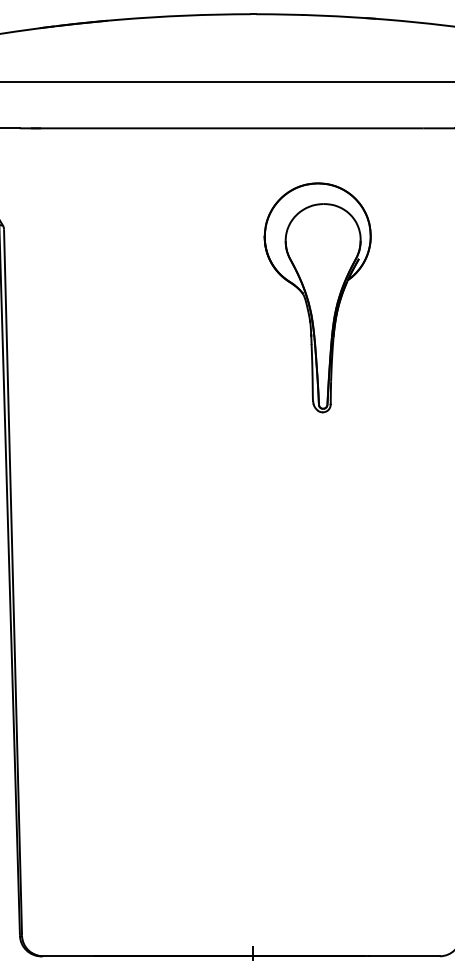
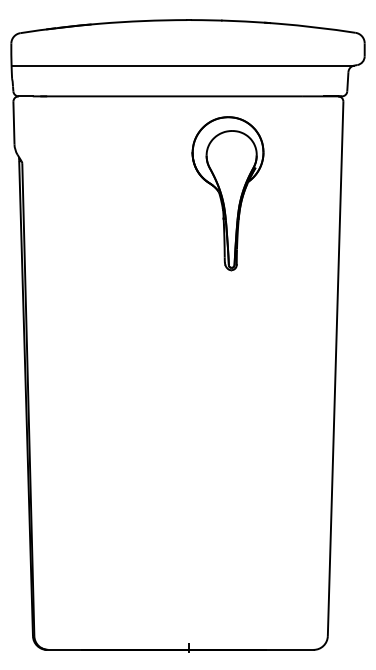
part: (316, 297) -> (227, 193), moved

